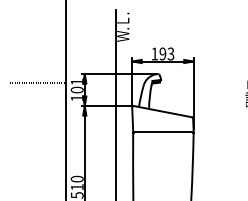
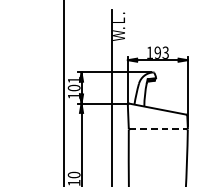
line: (37, 82) -> (35, 80), removed
line: (163, 131) -> (158, 128), solid -> dashed

